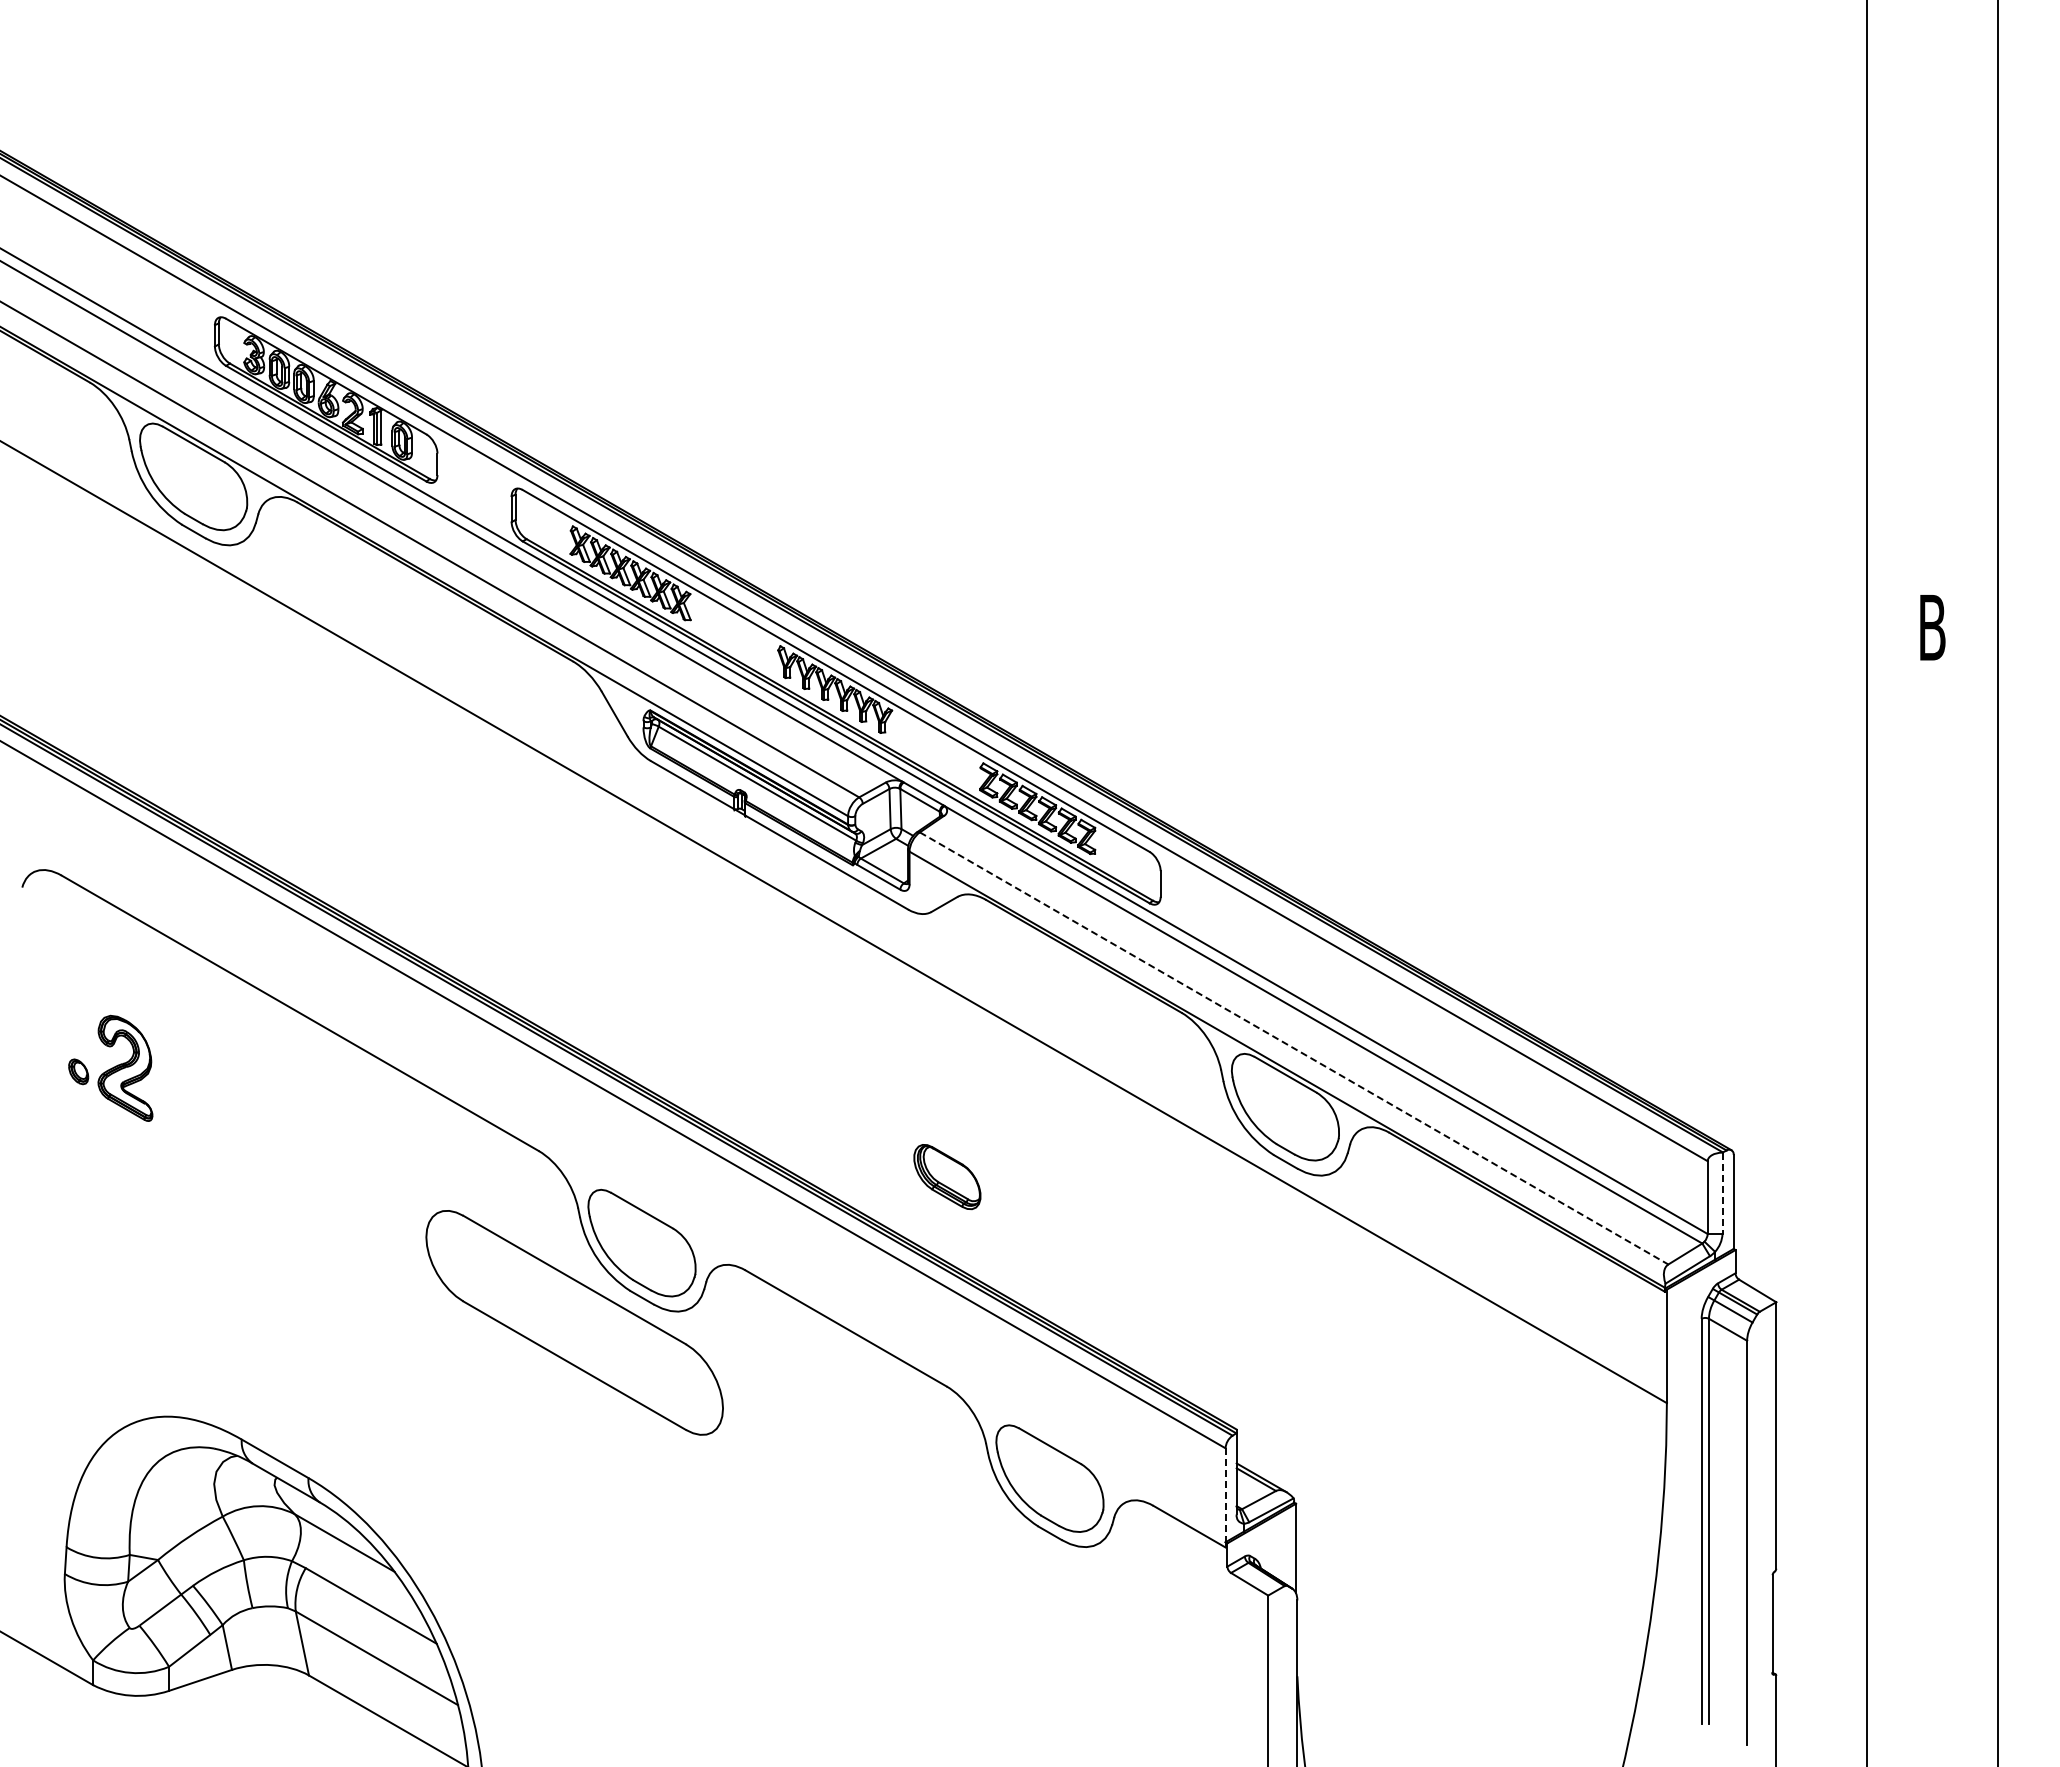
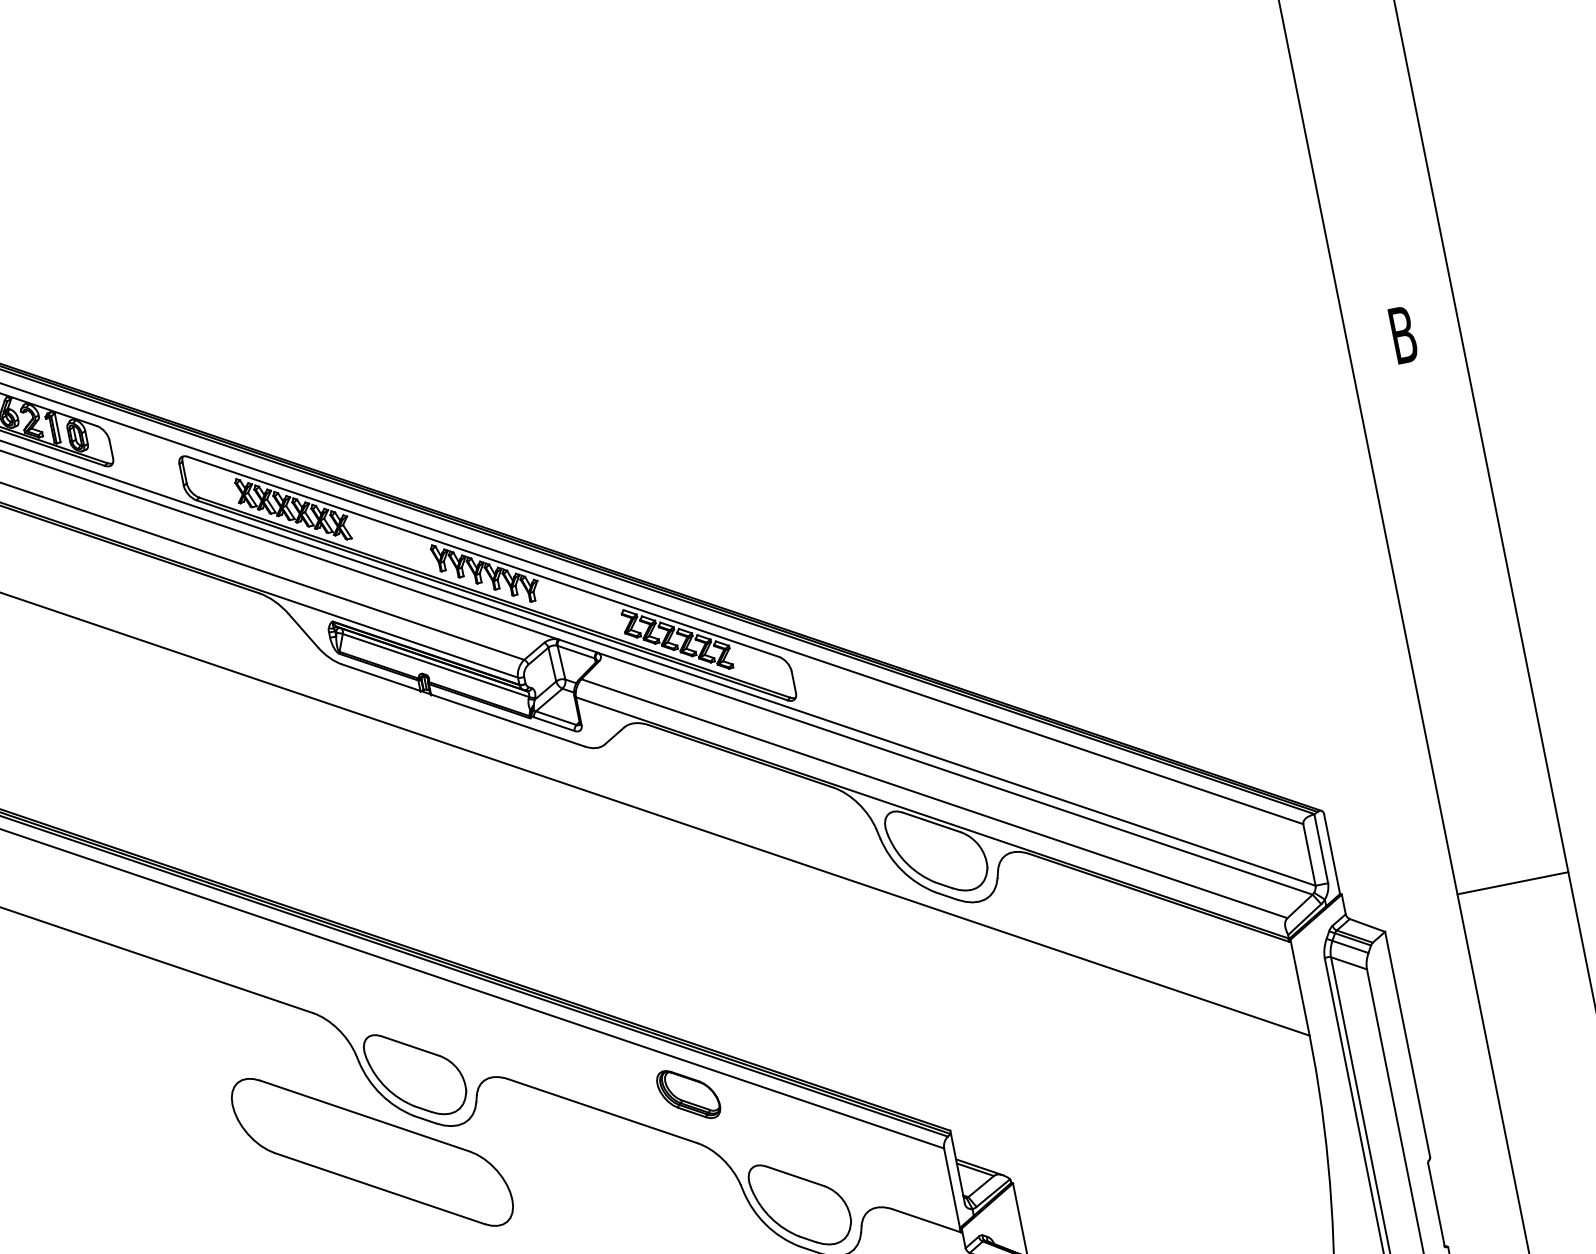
line: (1294, 1048) -> (934, 798), dashed -> solid
part: (947, 1177) -> (688, 1094), moved
line: (1722, 1193) -> (1321, 848), dashed -> solid
line: (1932, 1276) -> (1512, 883), added
line: (1225, 1497) -> (952, 1190), dashed -> solid

